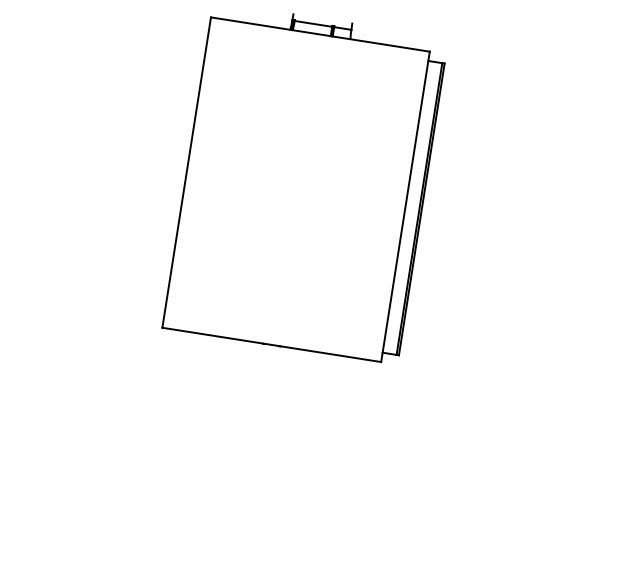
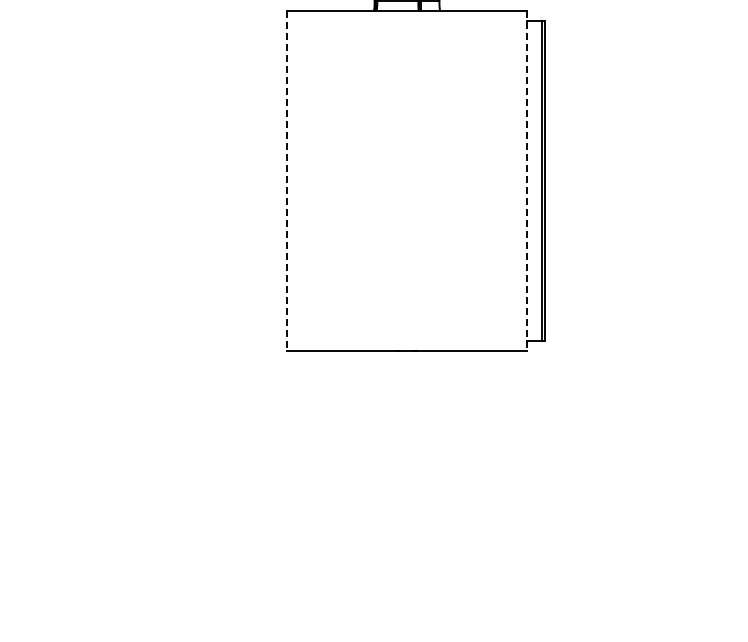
line: (186, 172) -> (287, 180), solid -> dashed
line: (405, 206) -> (526, 180), solid -> dashed

